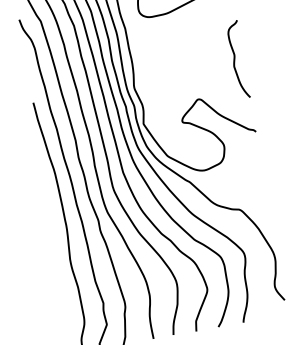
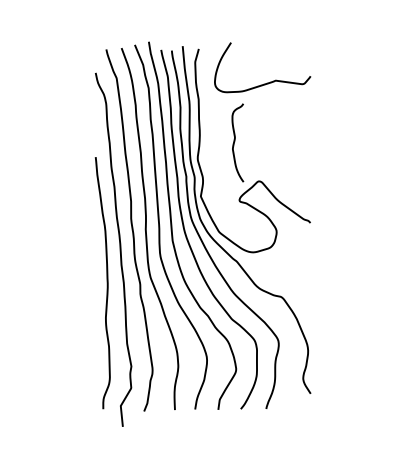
curve: (235, 58) -> (235, 141), moved

